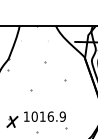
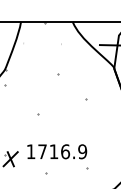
text: (34, 116) -> (42, 151), 1016.9 -> 1716.9

